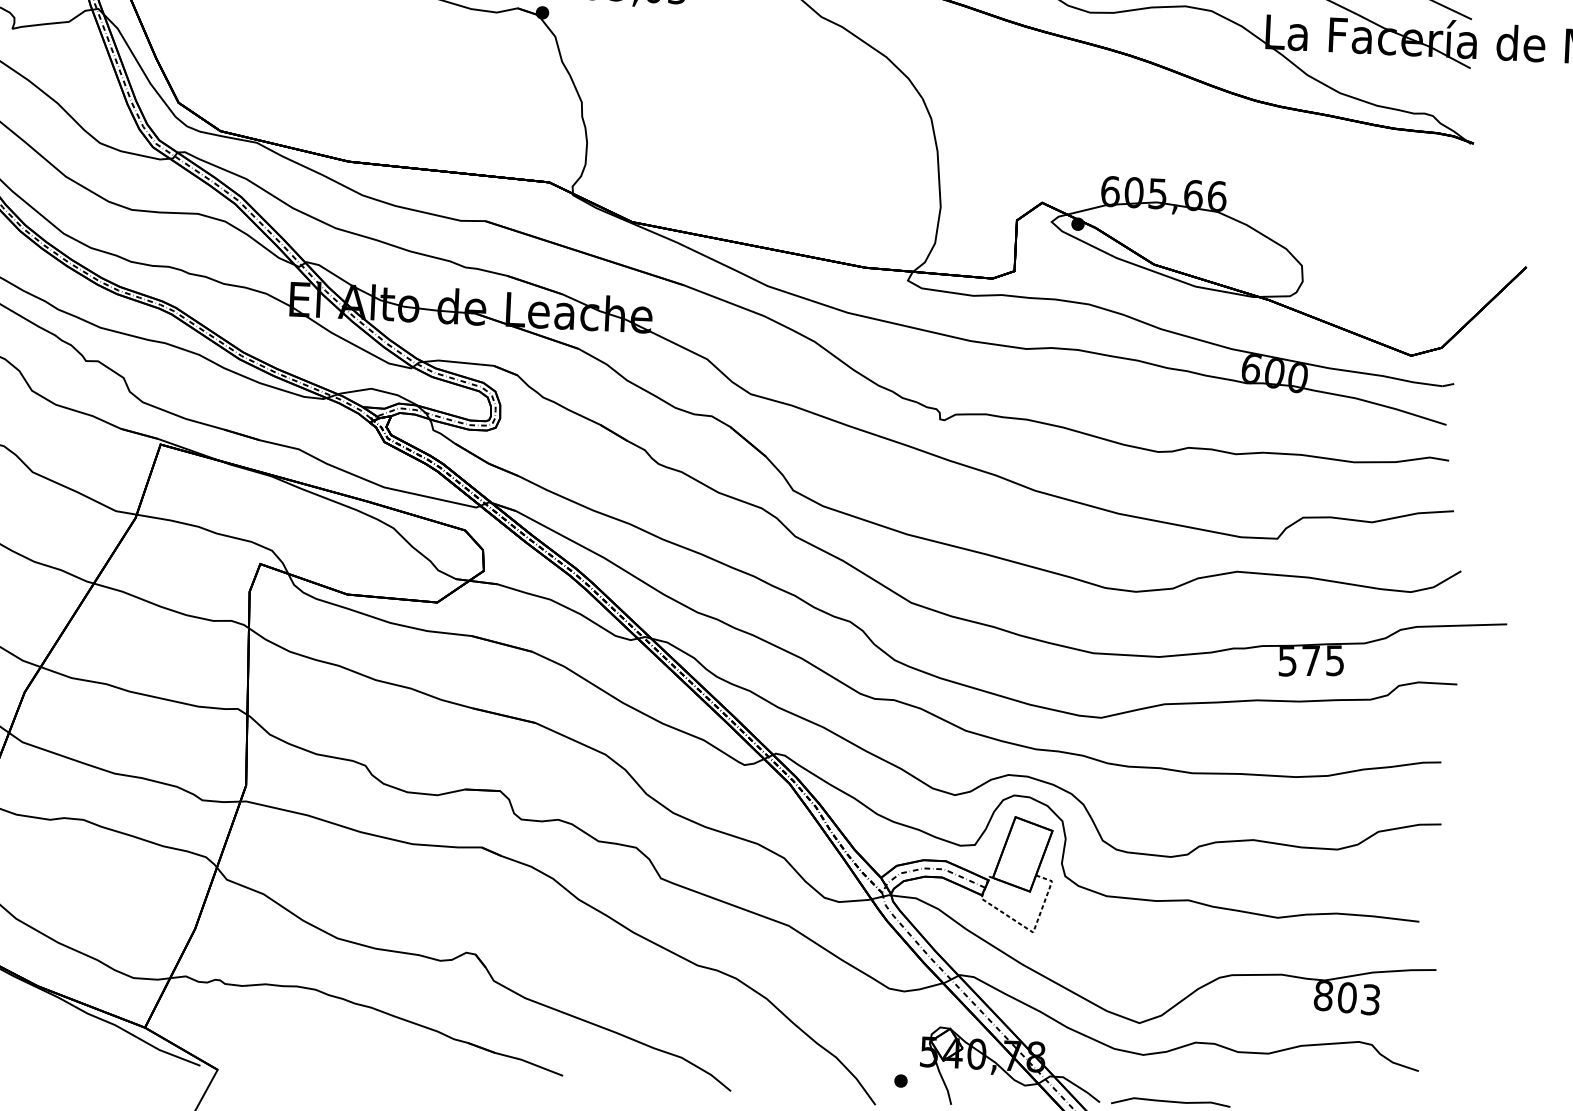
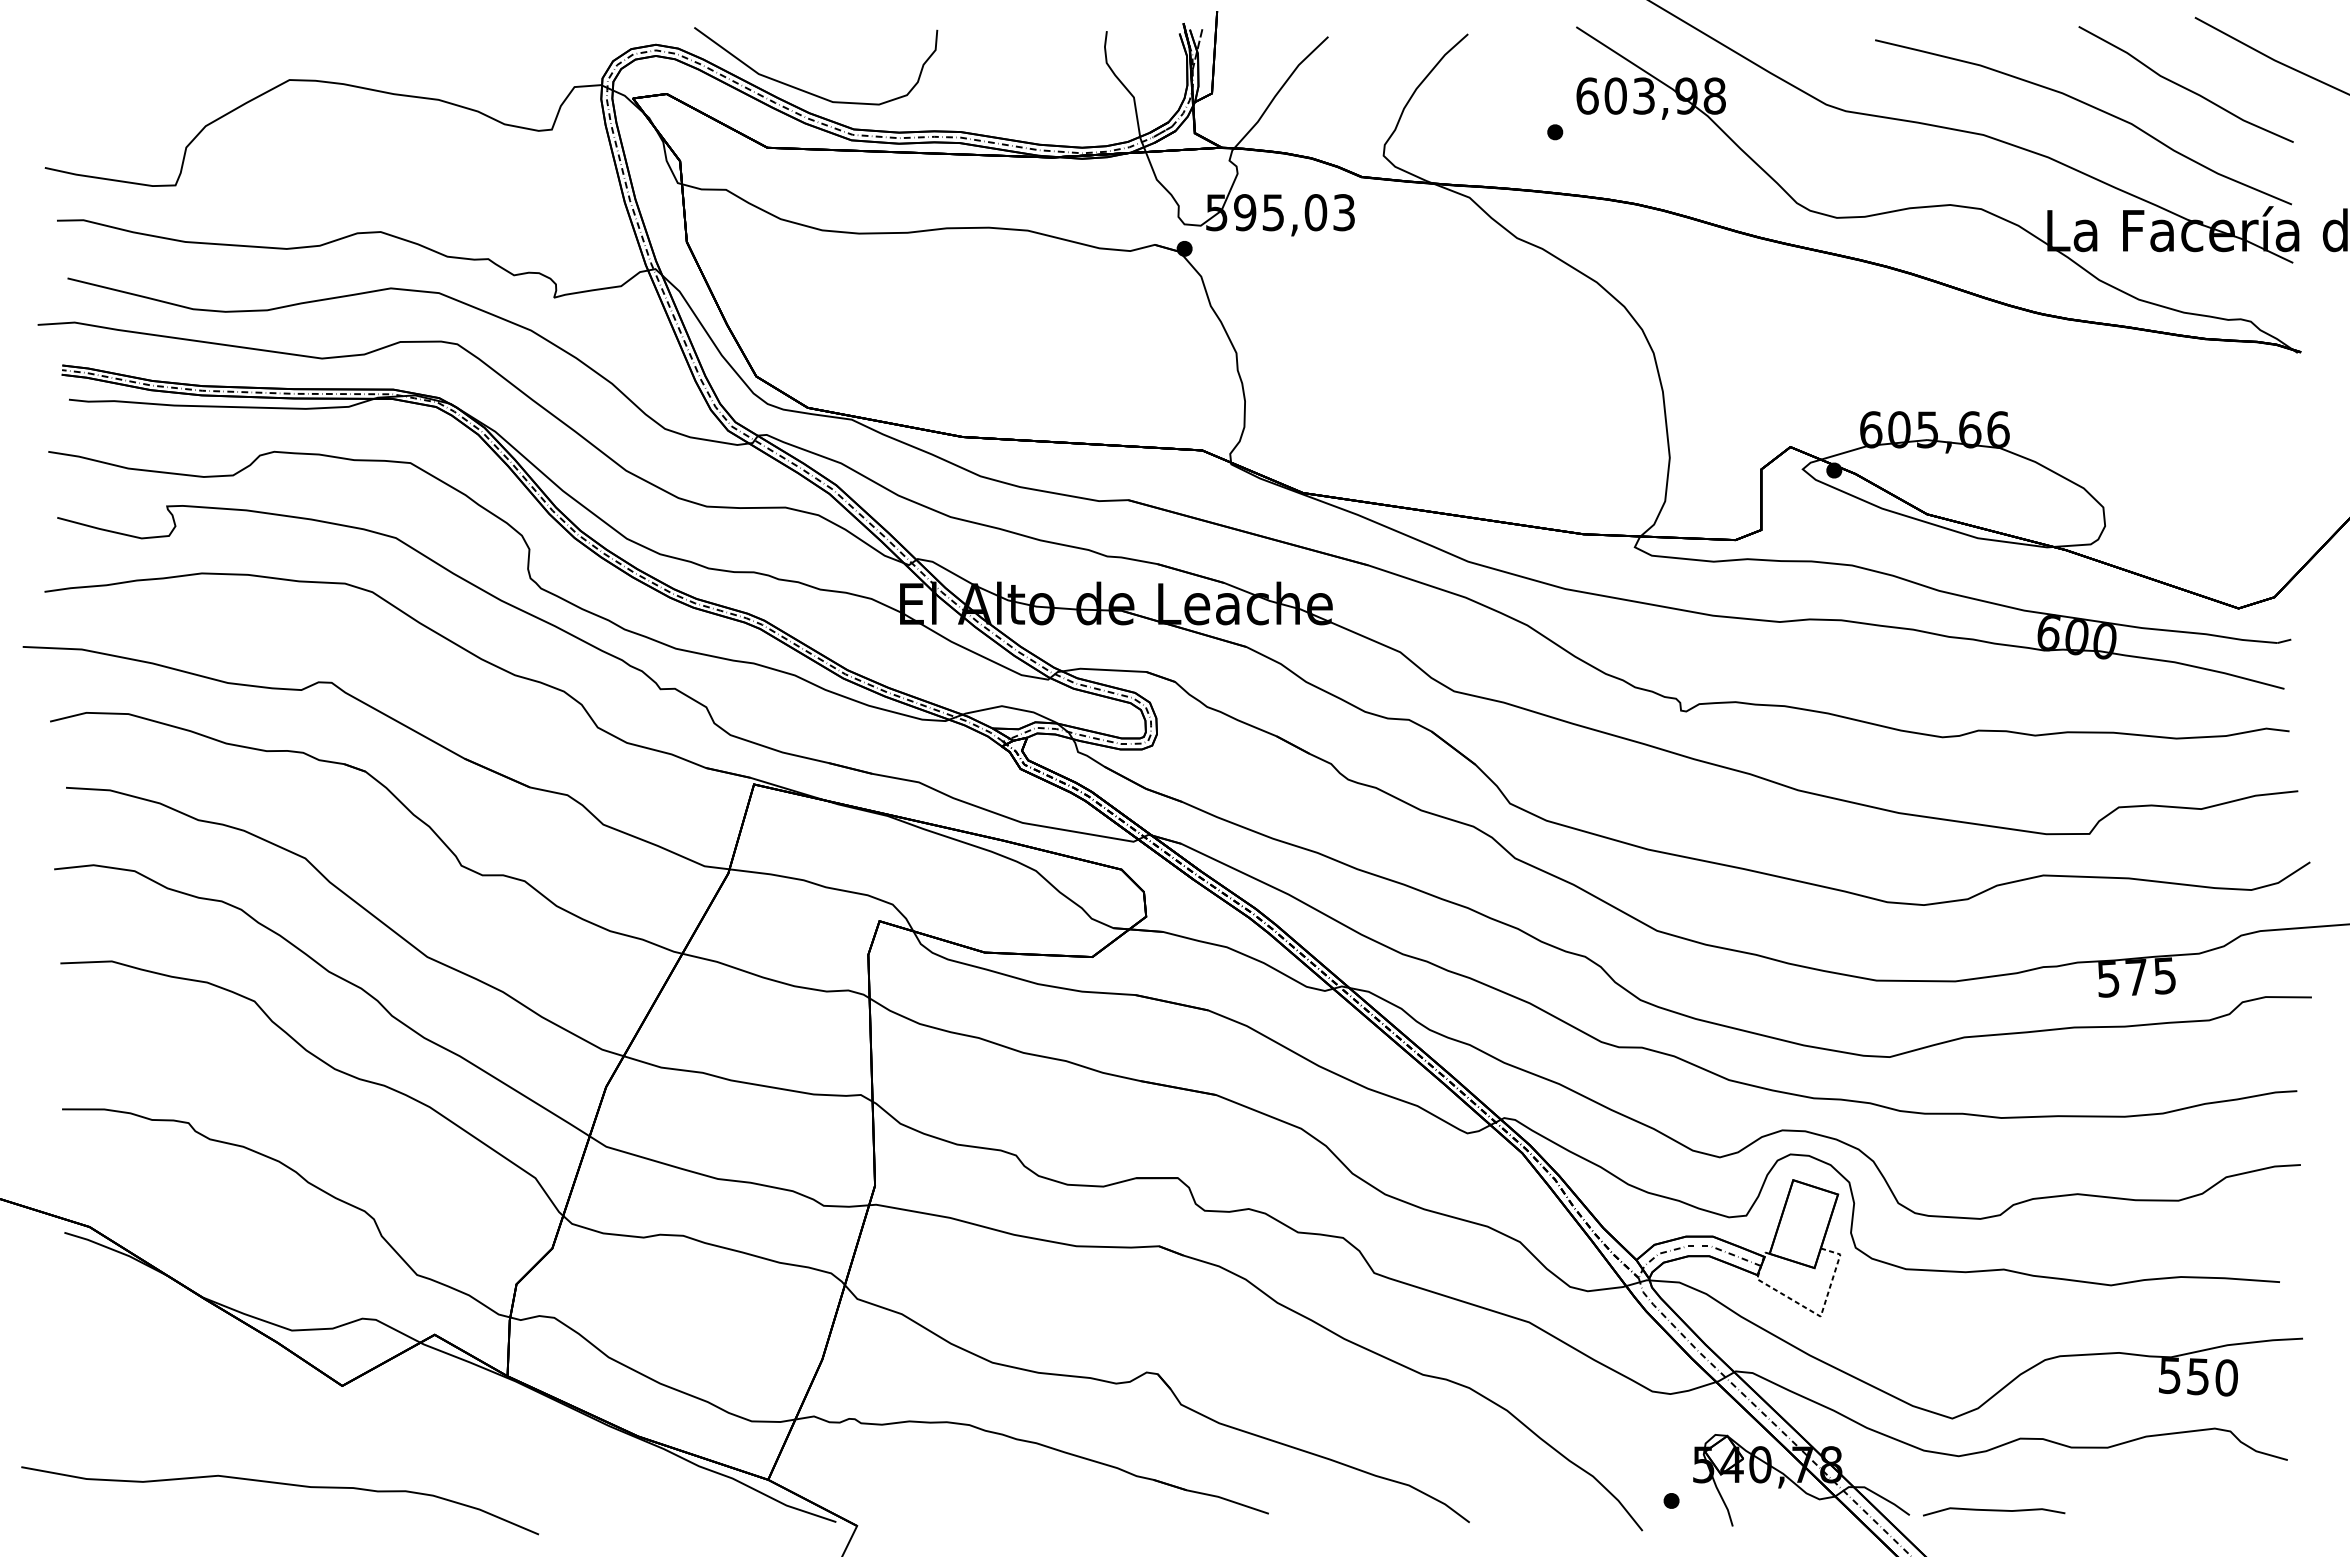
text: (1346, 997) -> (2197, 1376), 803 -> 550

